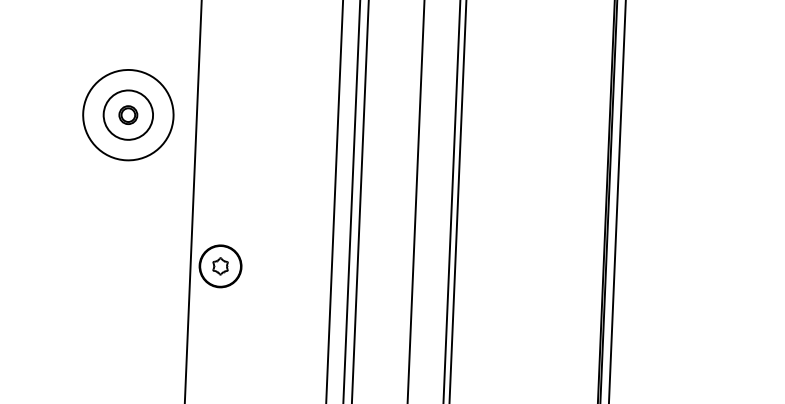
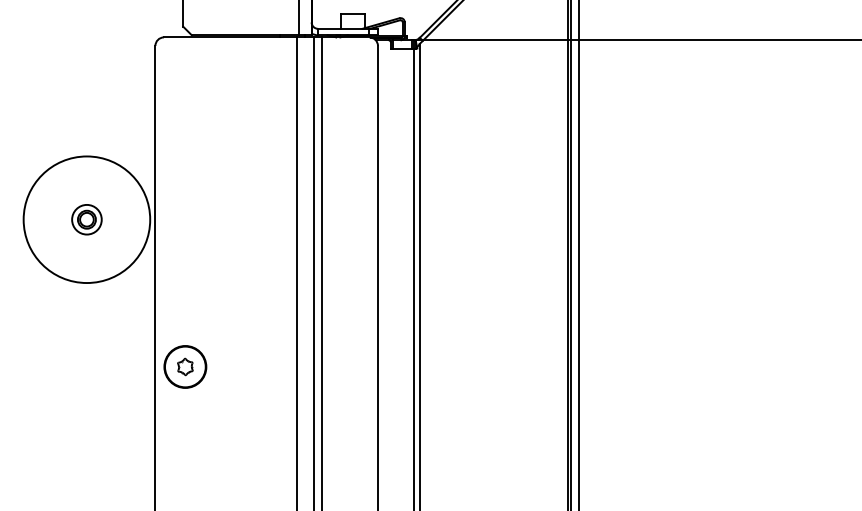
circle: (127, 114) -> (86, 219), size x0.6
circle: (127, 114) -> (86, 219), size x1.4

